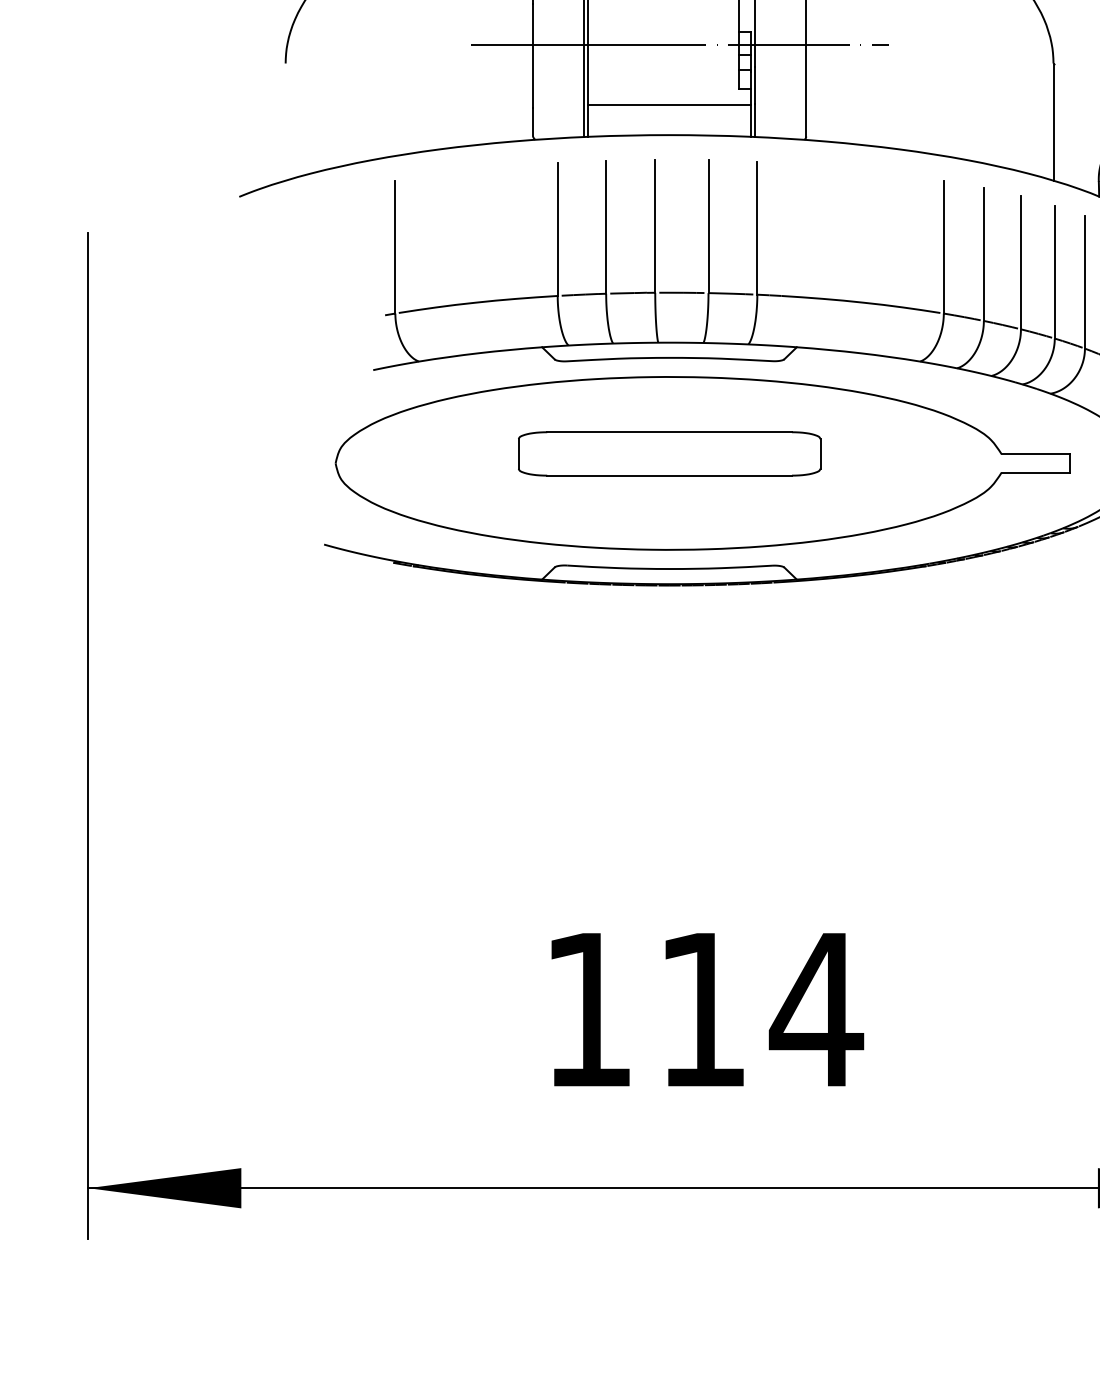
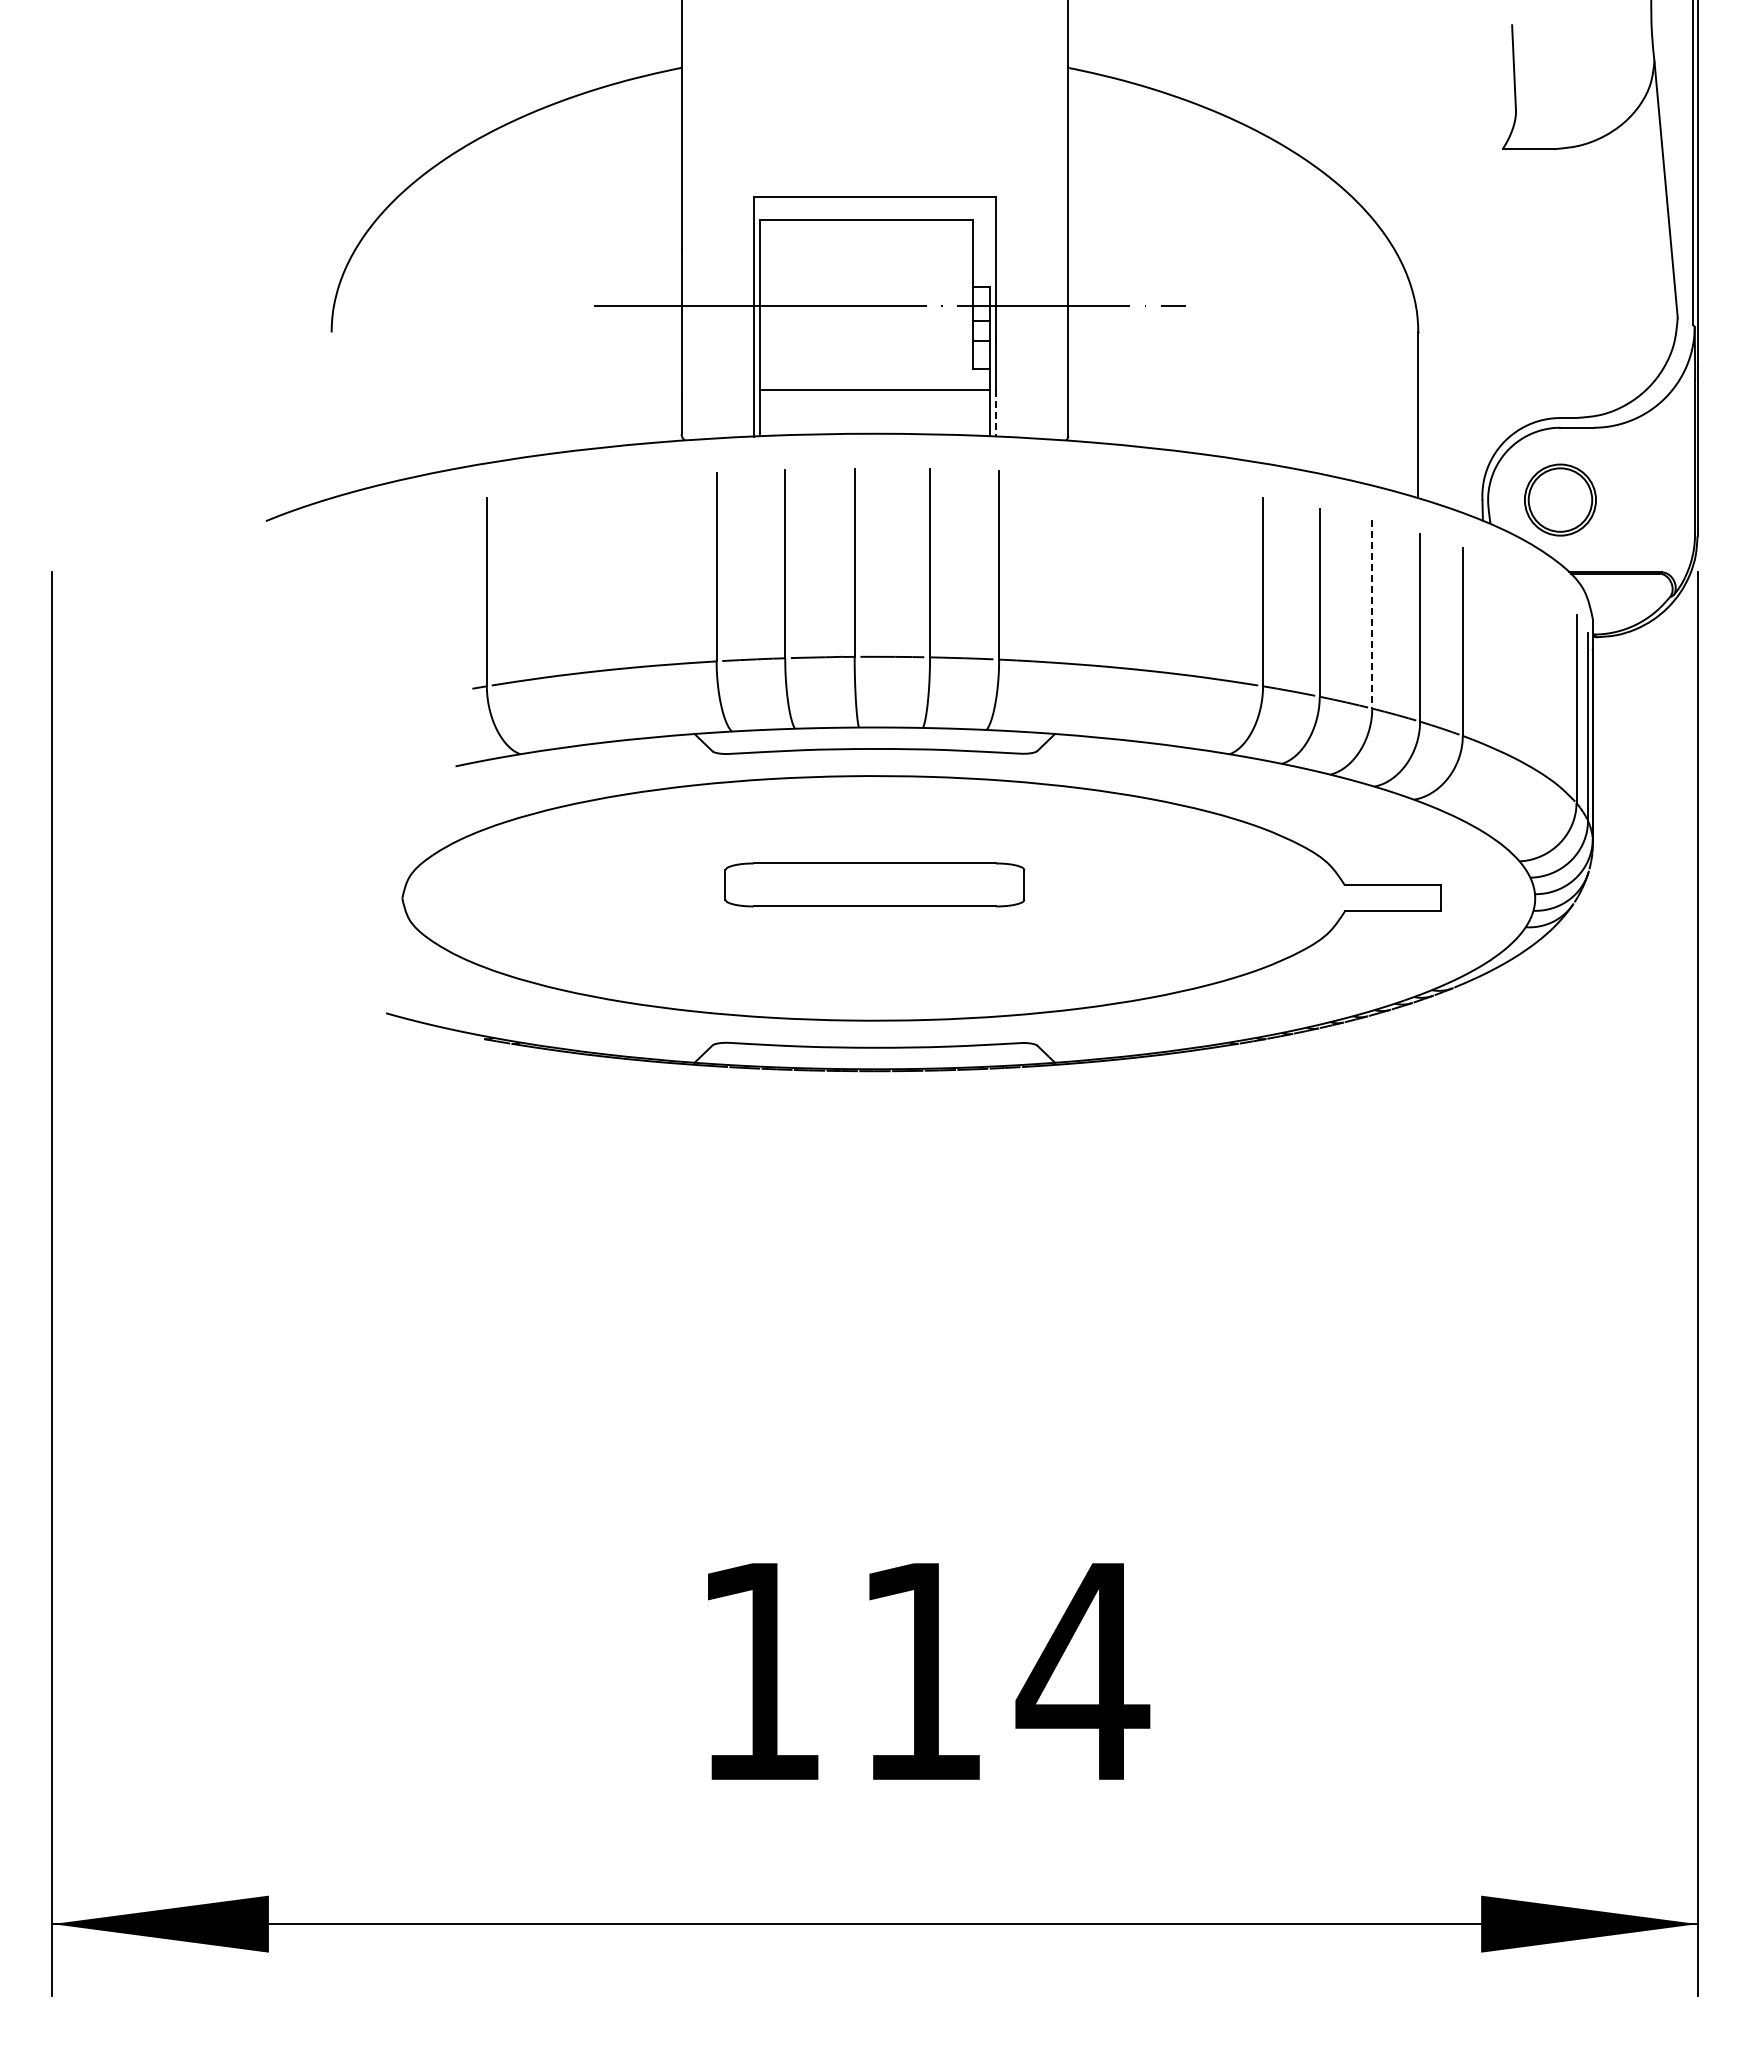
line: (755, 120) -> (996, 413), solid -> dashed
line: (1021, 263) -> (1372, 615), solid -> dashed
part: (669, 453) -> (874, 884), size x0.7

